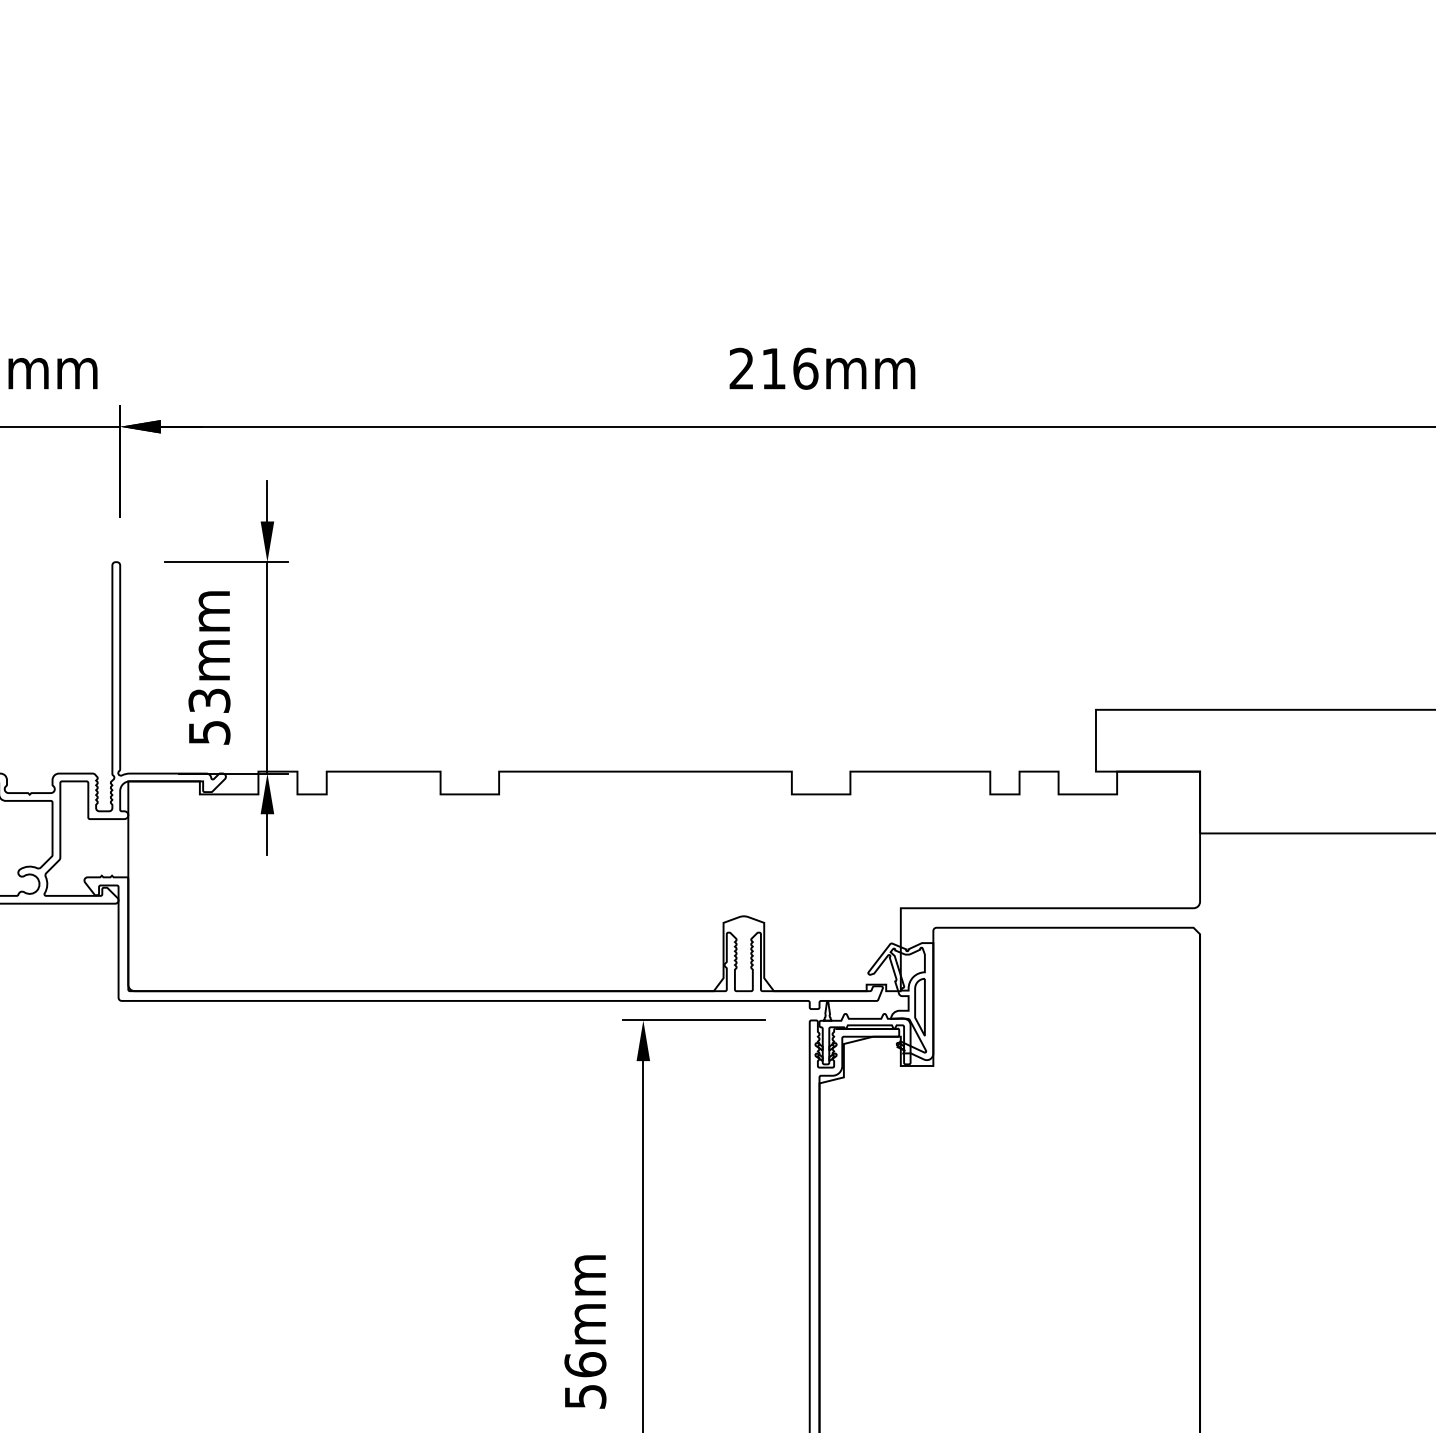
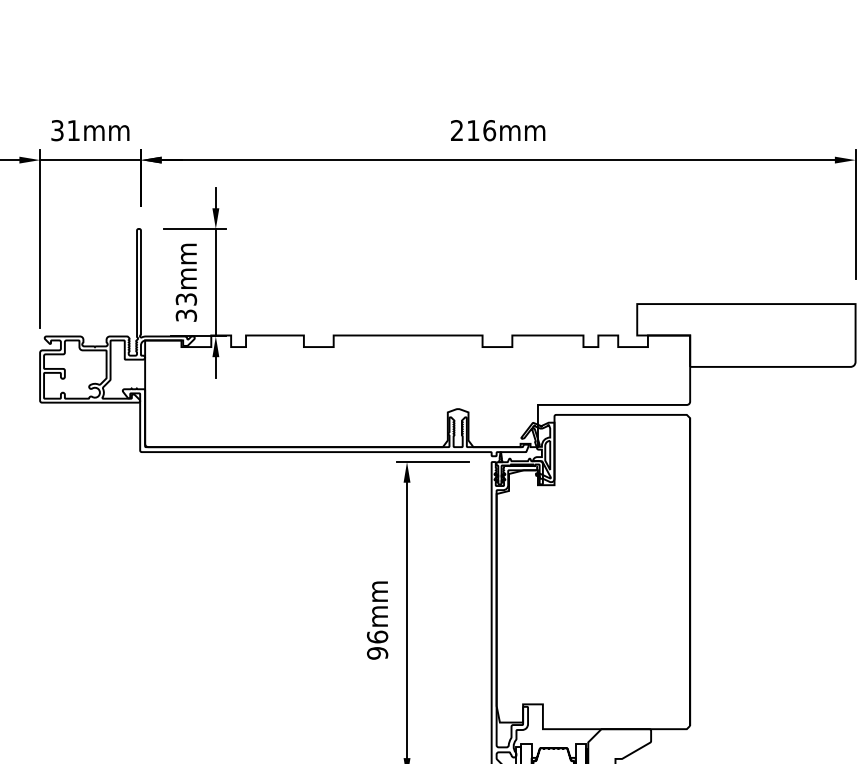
text: (207, 732) -> (185, 315), 53mm -> 33mm
text: (585, 1396) -> (377, 653), 56mm -> 96mm

